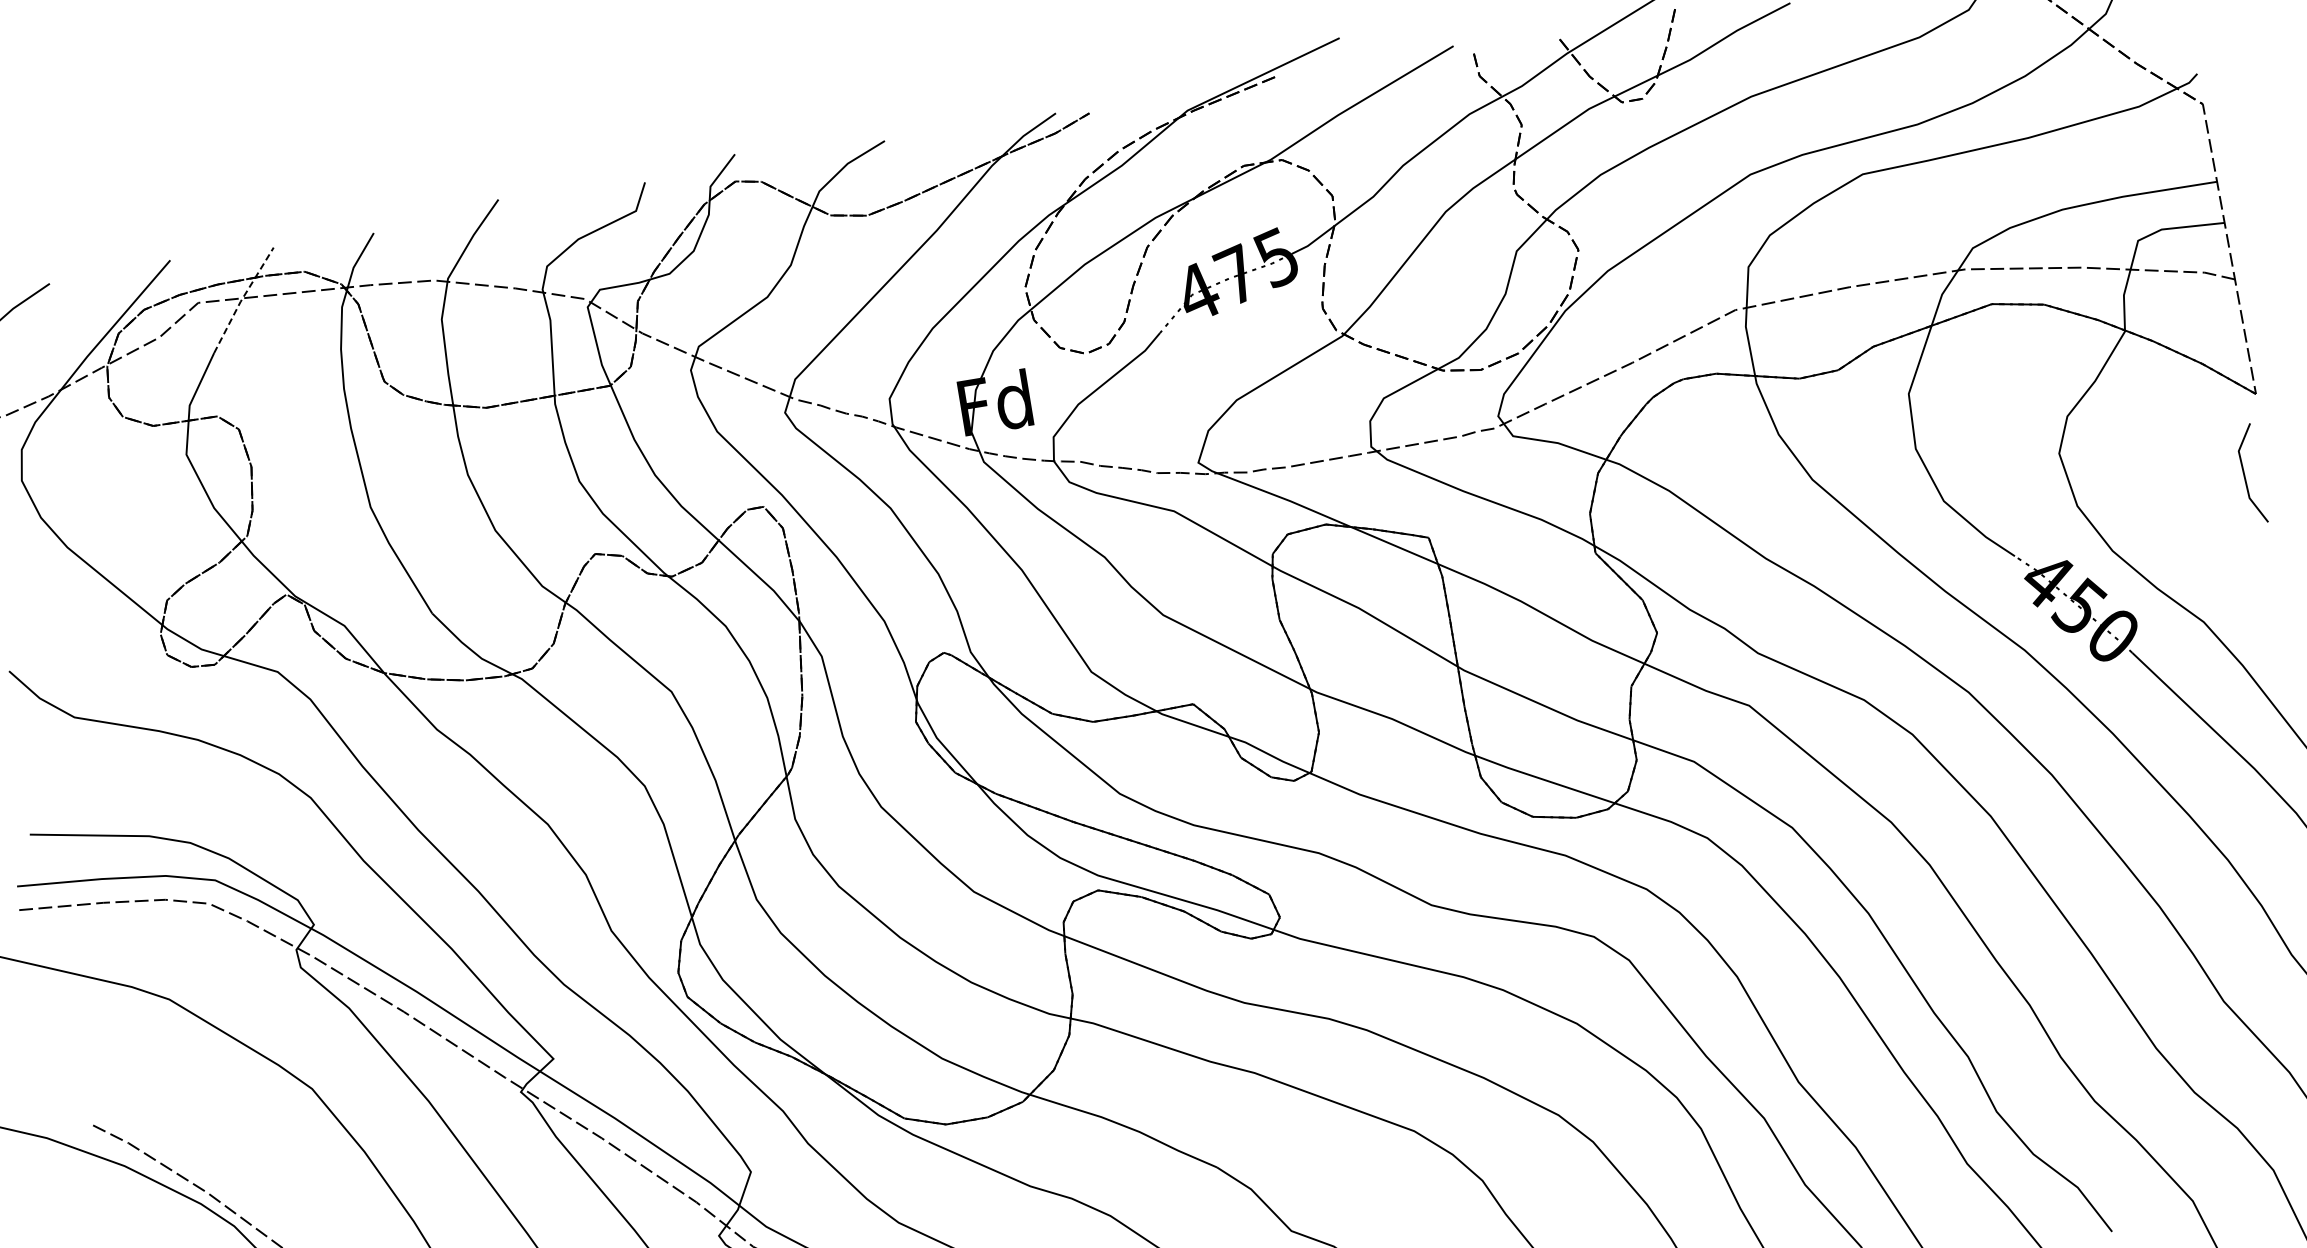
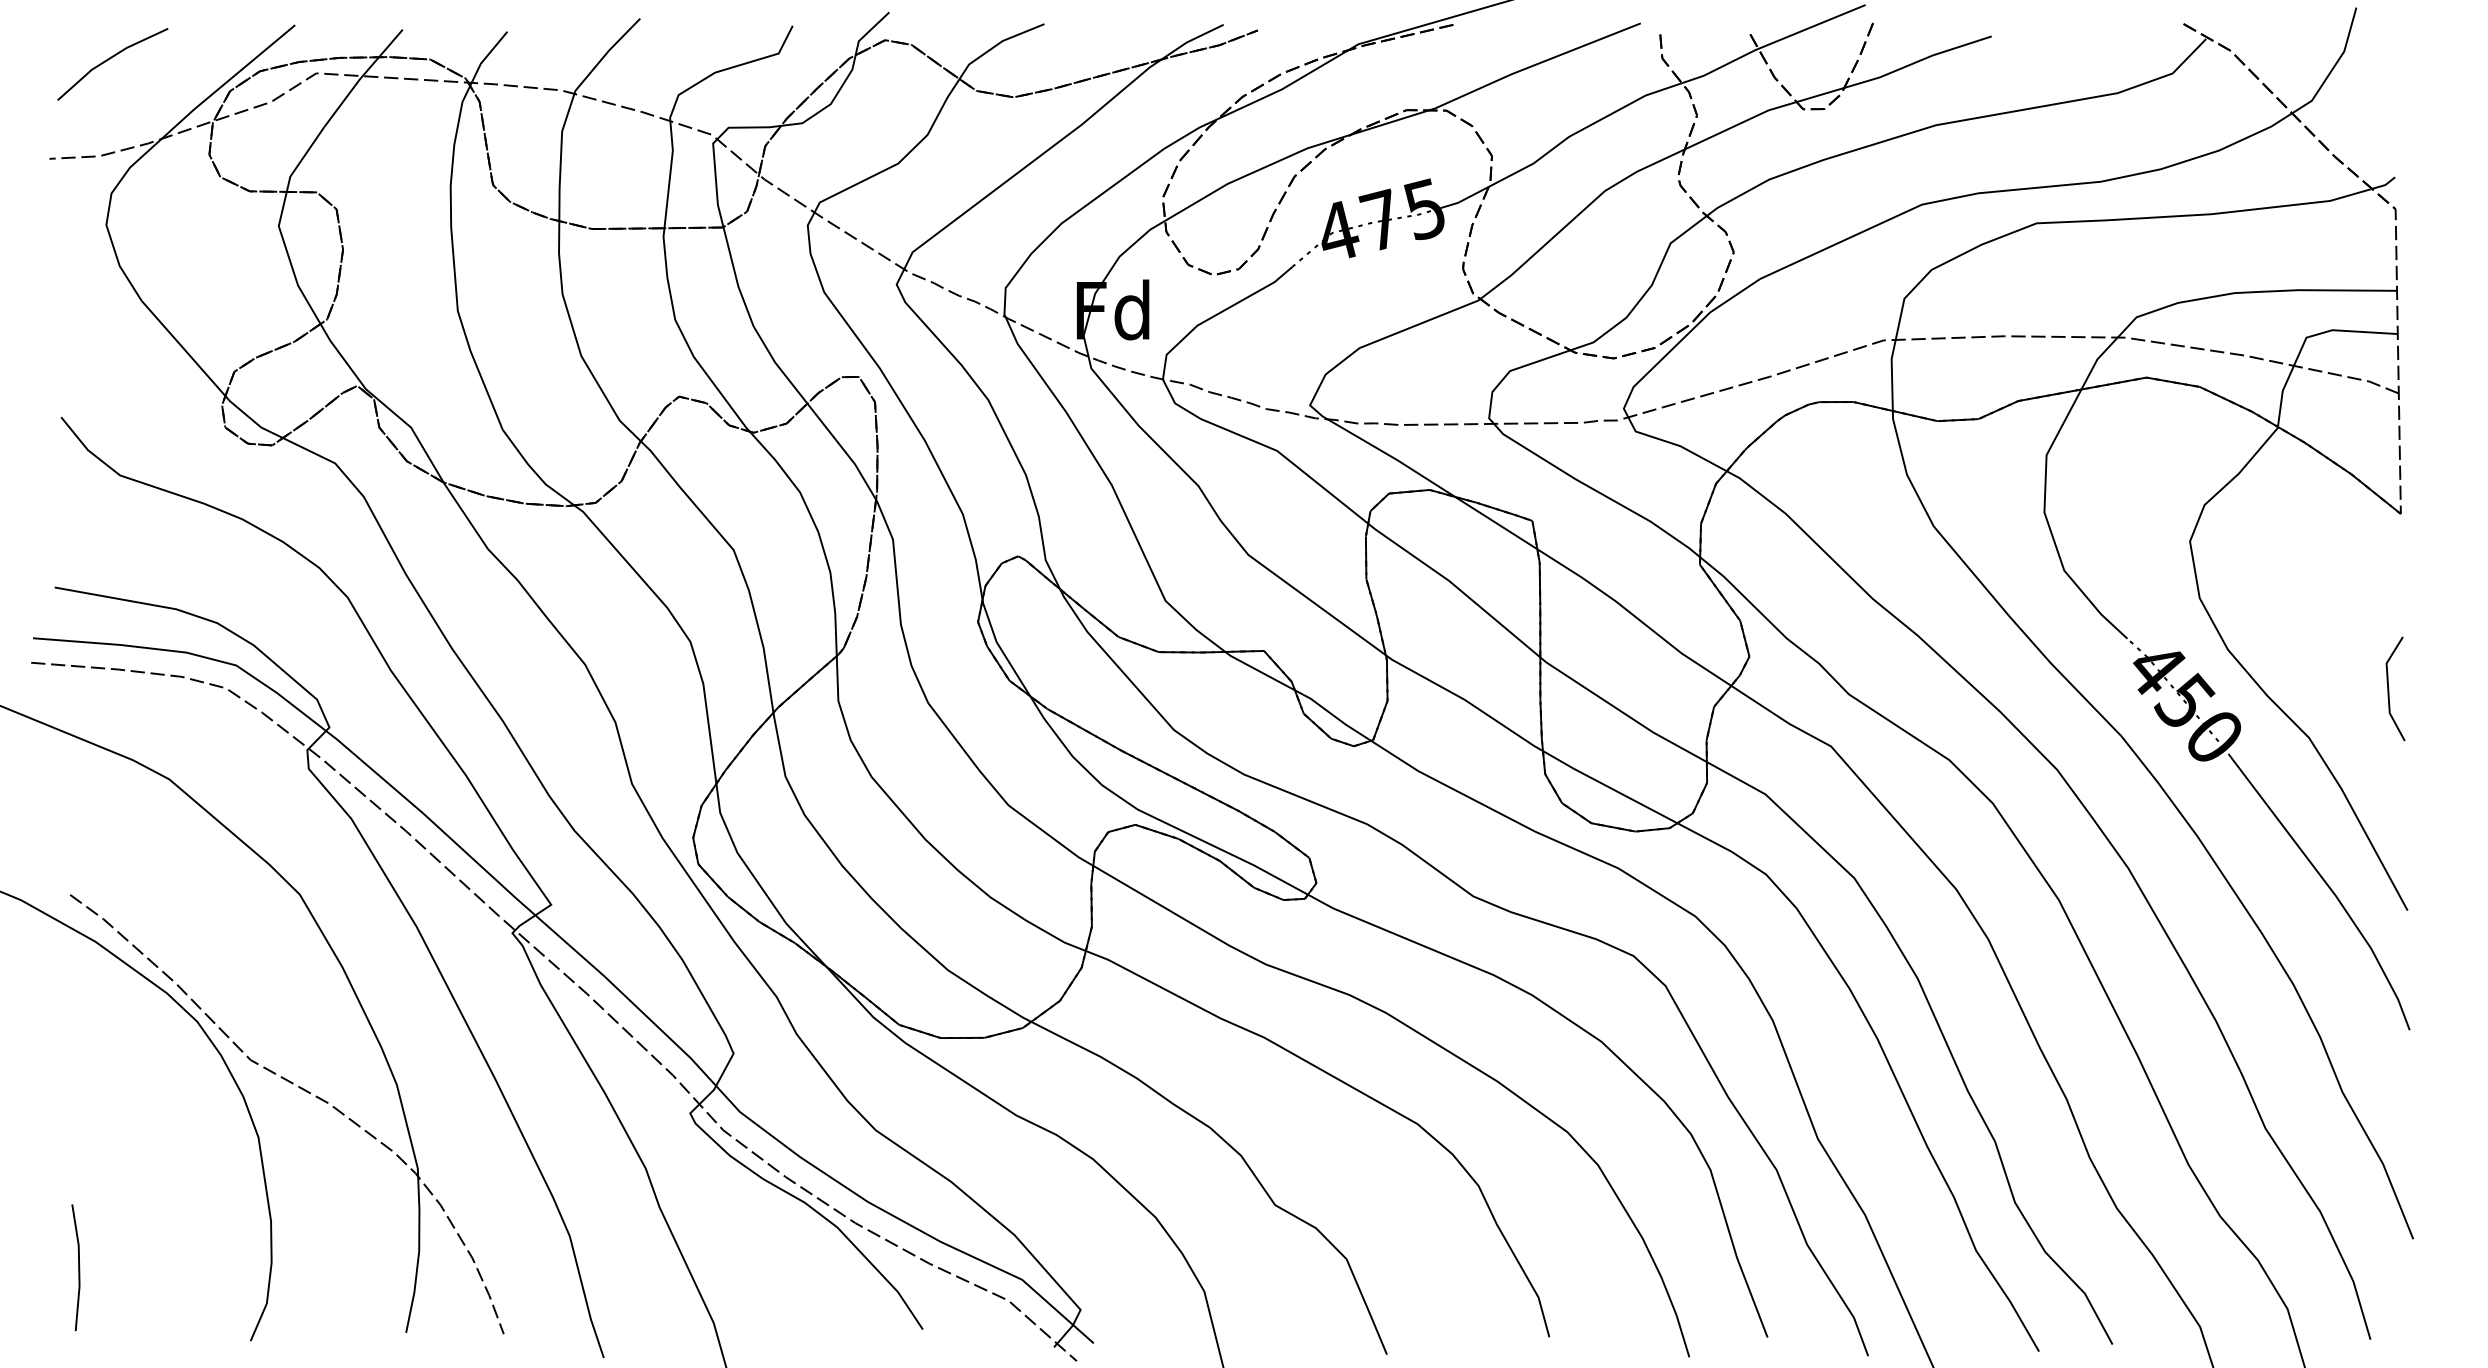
line: (241, 299) -> (361, 77), dashed -> solid
line: (2245, 474) -> (2389, 688), moved

